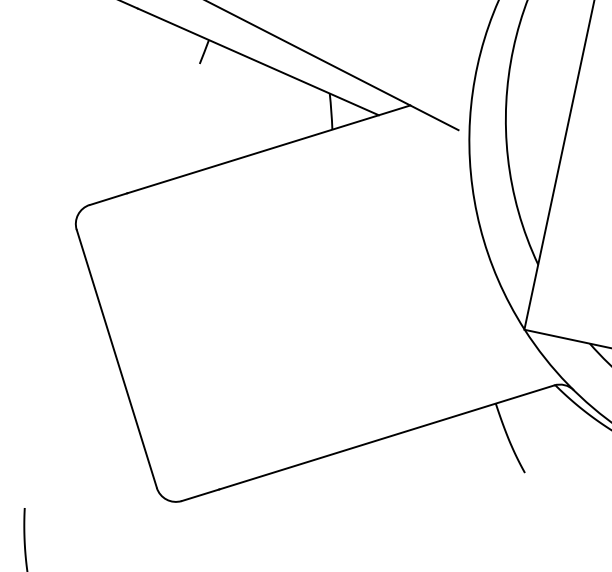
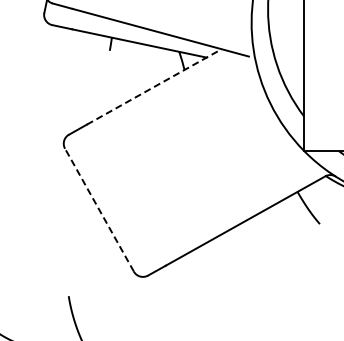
line: (269, 148) -> (154, 86), solid -> dashed
line: (117, 357) -> (99, 209), solid -> dashed

